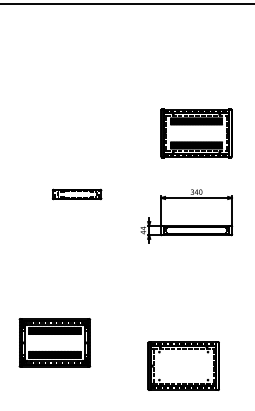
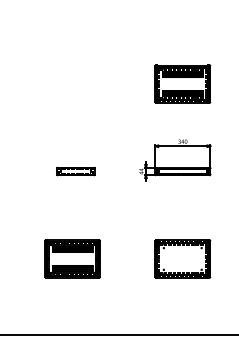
part: (196, 132) -> (182, 83), moved
part: (76, 194) -> (75, 171), moved
part: (183, 365) -> (182, 258), moved

